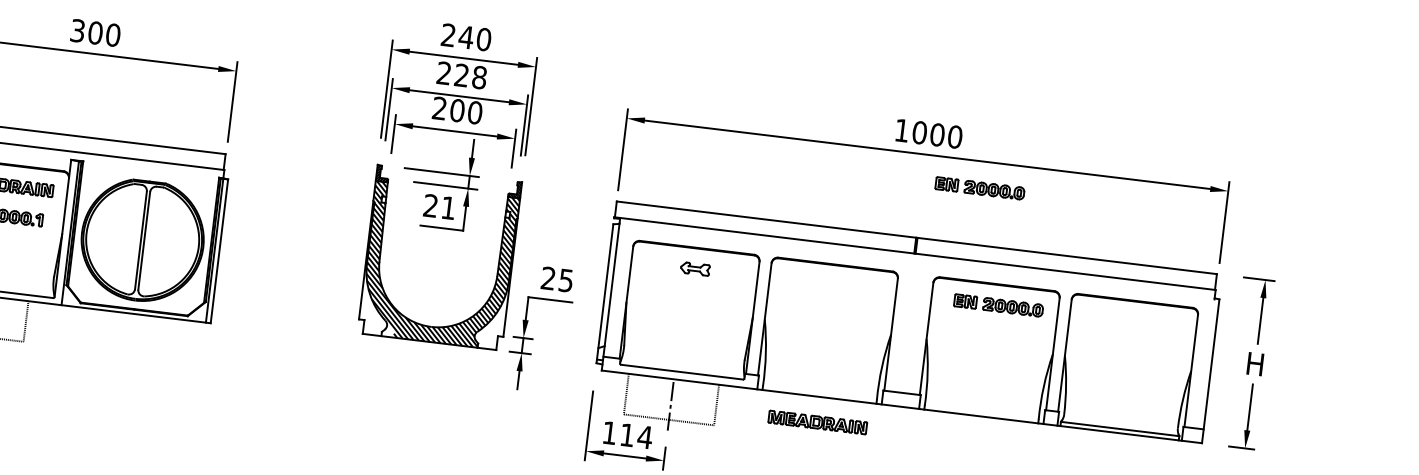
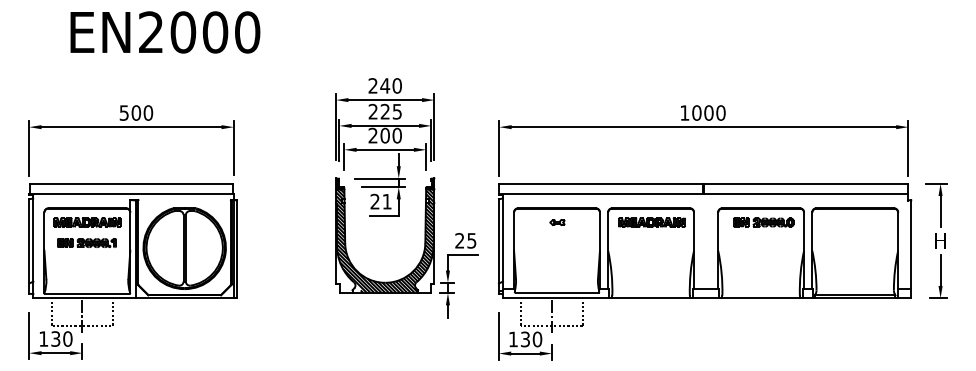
text: (78, 30) -> (124, 112), 300 -> 500
text: (479, 77) -> (397, 111), 228 -> 225
part: (979, 188) -> (741, 145), removed
part: (695, 268) -> (557, 222), size x0.71
part: (817, 422) -> (651, 222), moved
text: (636, 436) -> (531, 339), 114 -> 130

